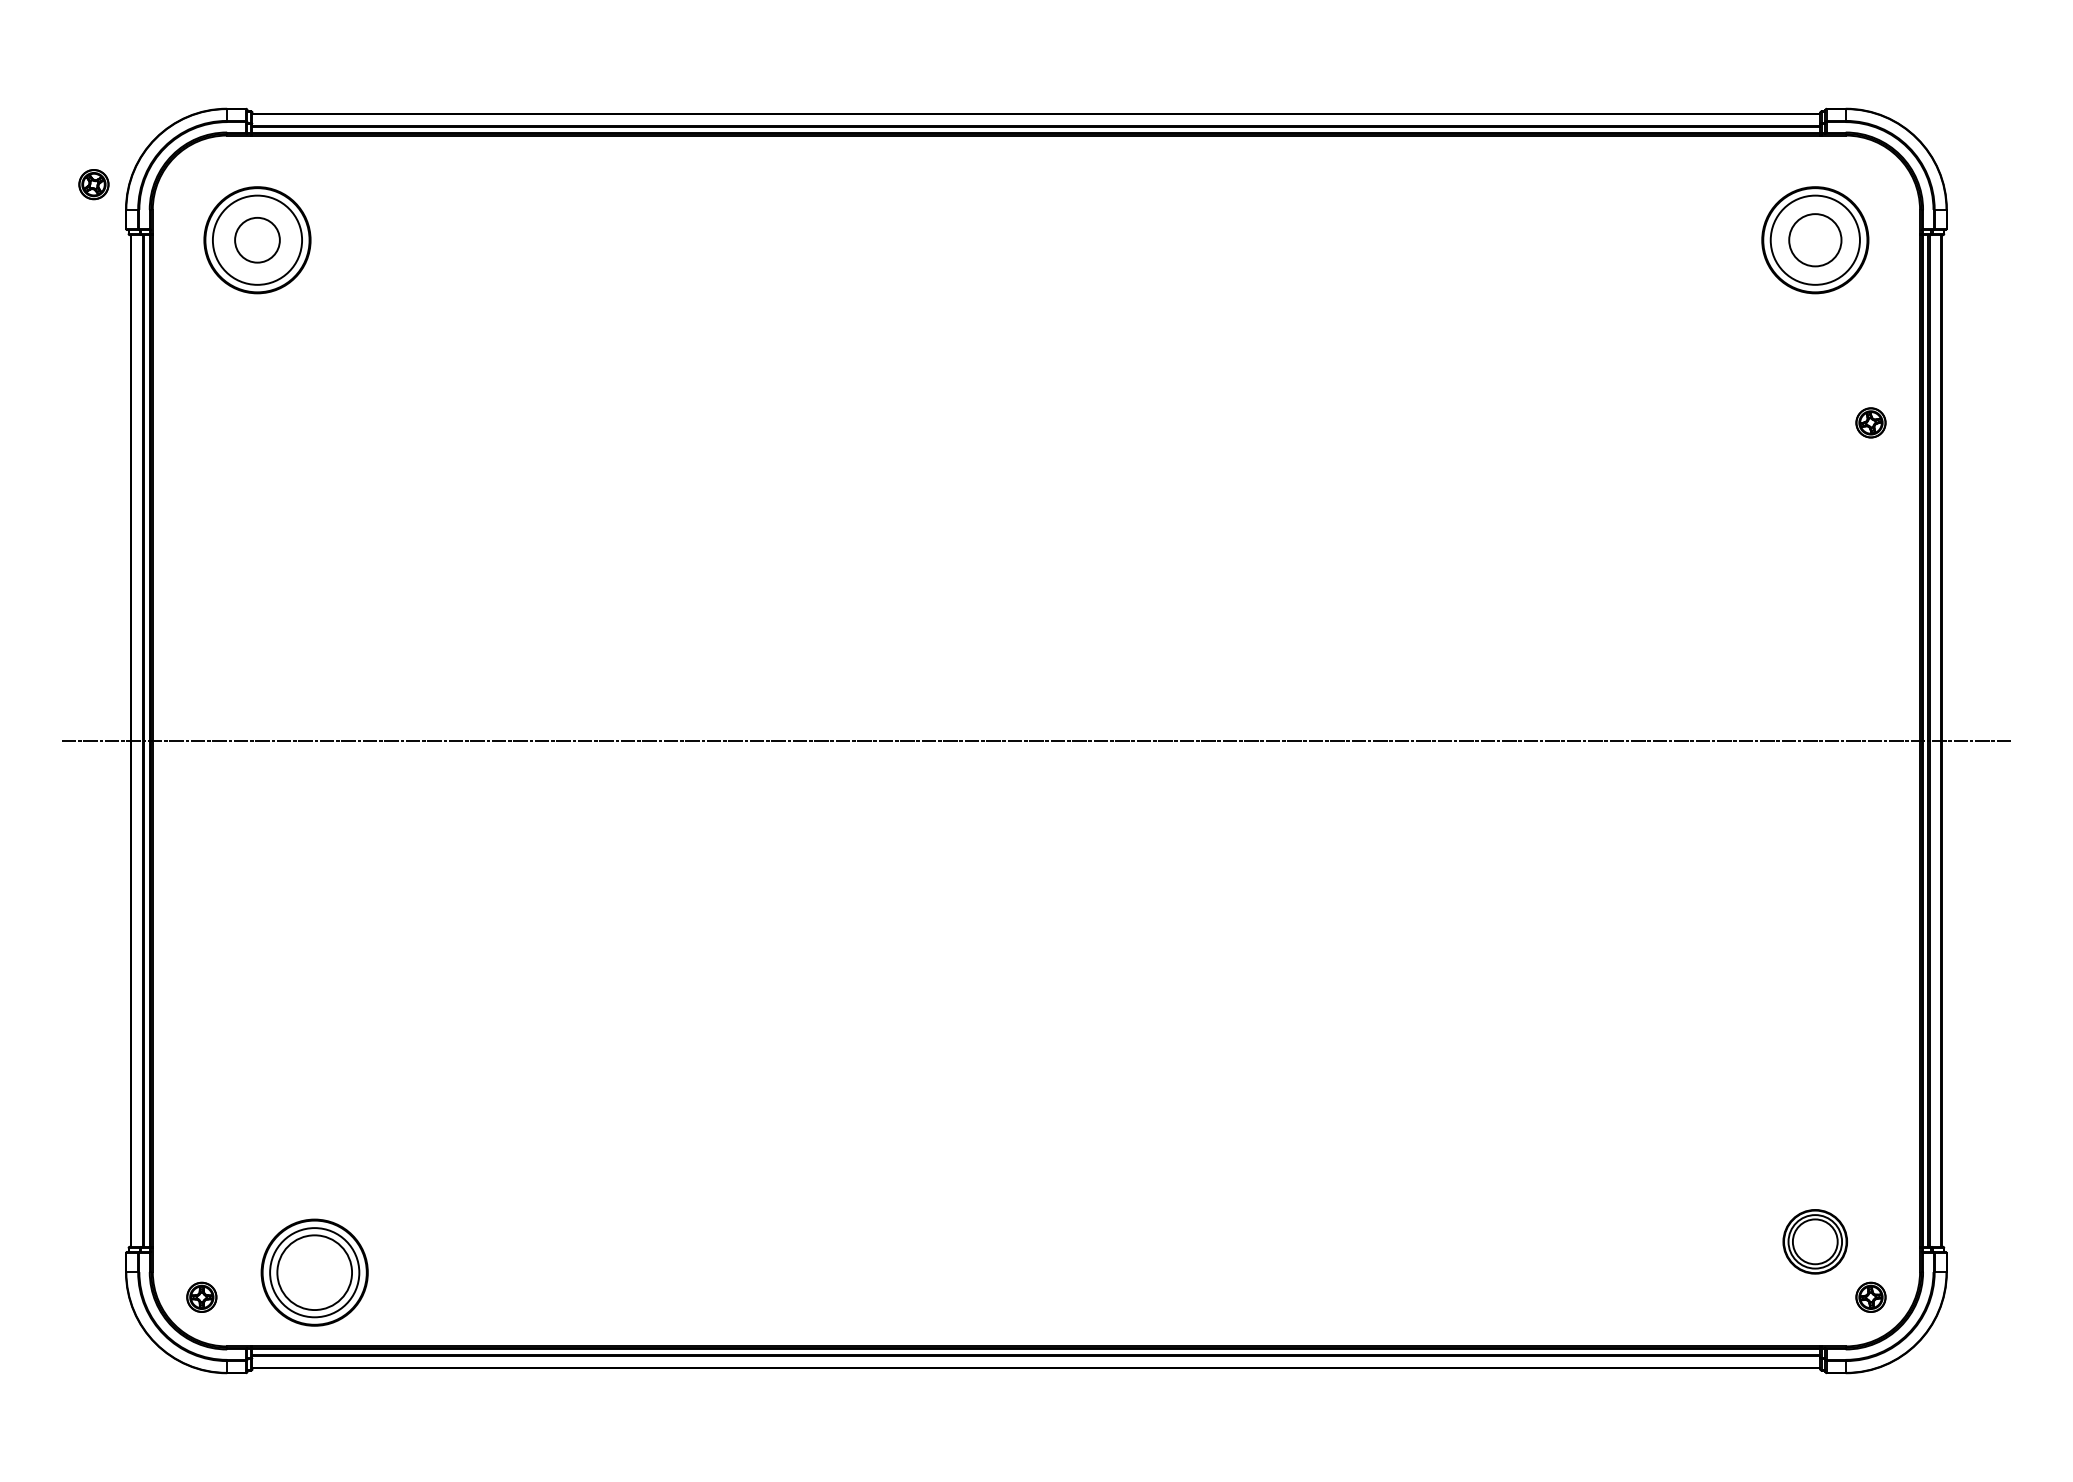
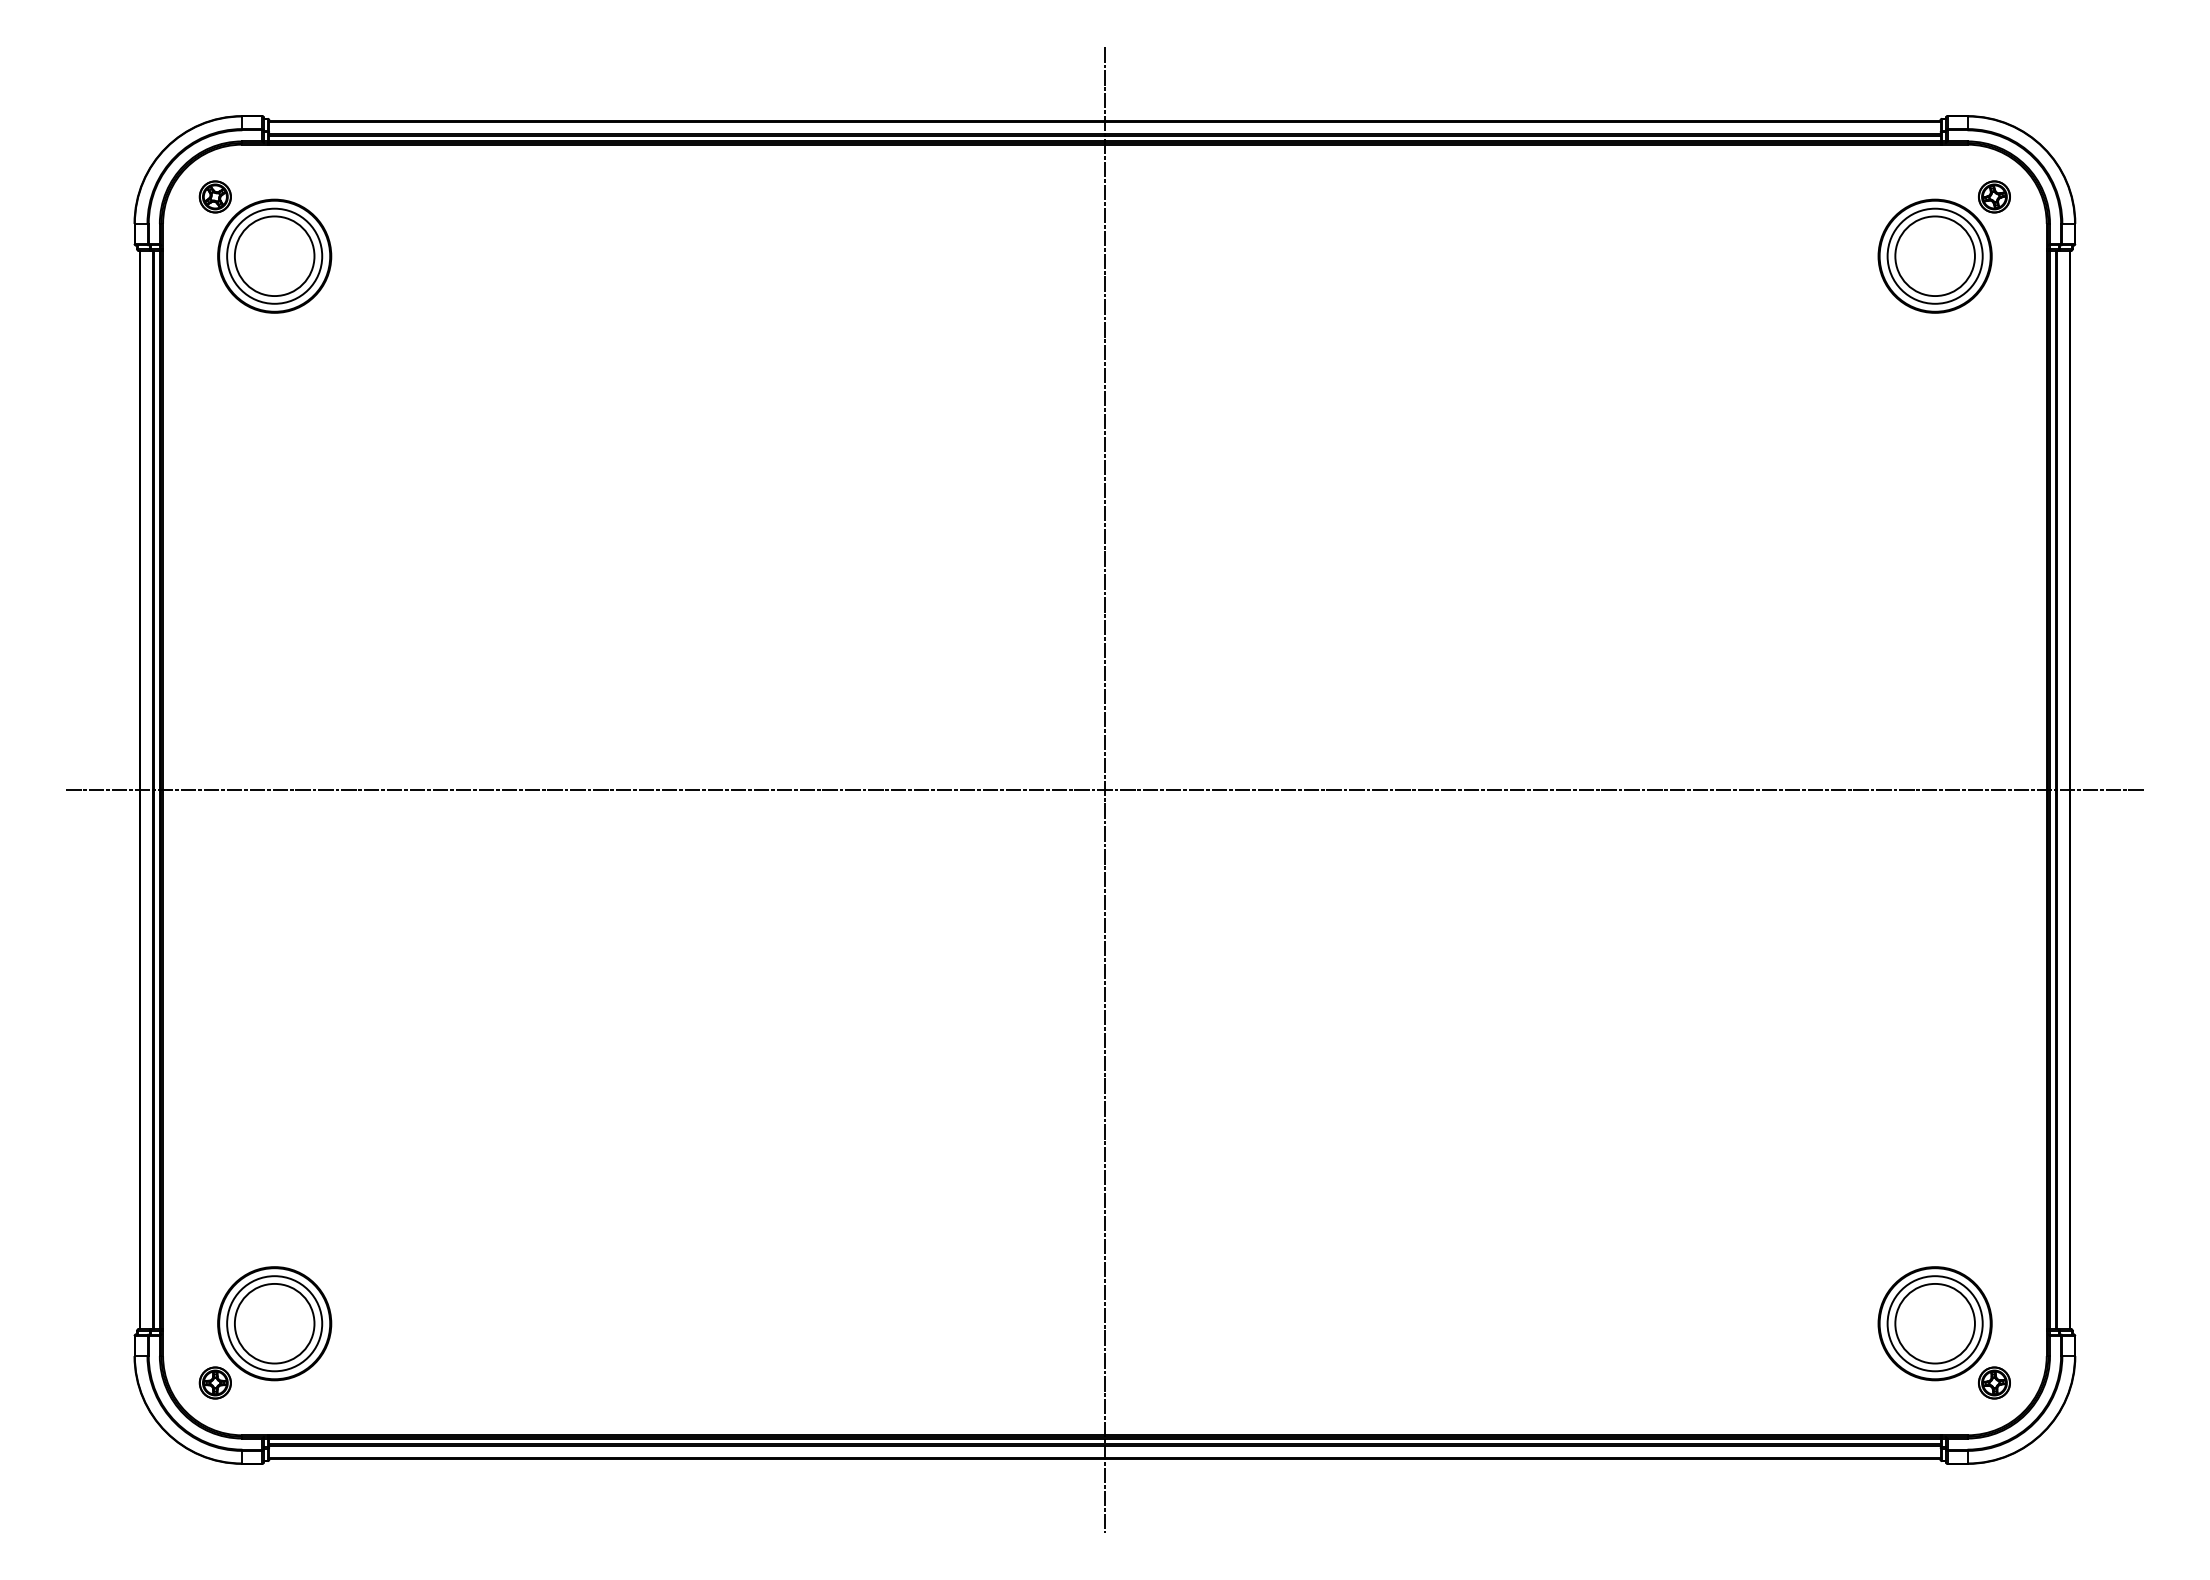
part: (93, 184) -> (214, 196), moved
circle: (257, 240) -> (274, 256), size x1.67
circle: (1814, 240) -> (1934, 256), size x1.43
part: (1871, 422) -> (1994, 196), moved
line: (1036, 740) -> (1104, 789), added
part: (1814, 1241) -> (1934, 1323), size x1.67
part: (314, 1272) -> (274, 1323), moved

